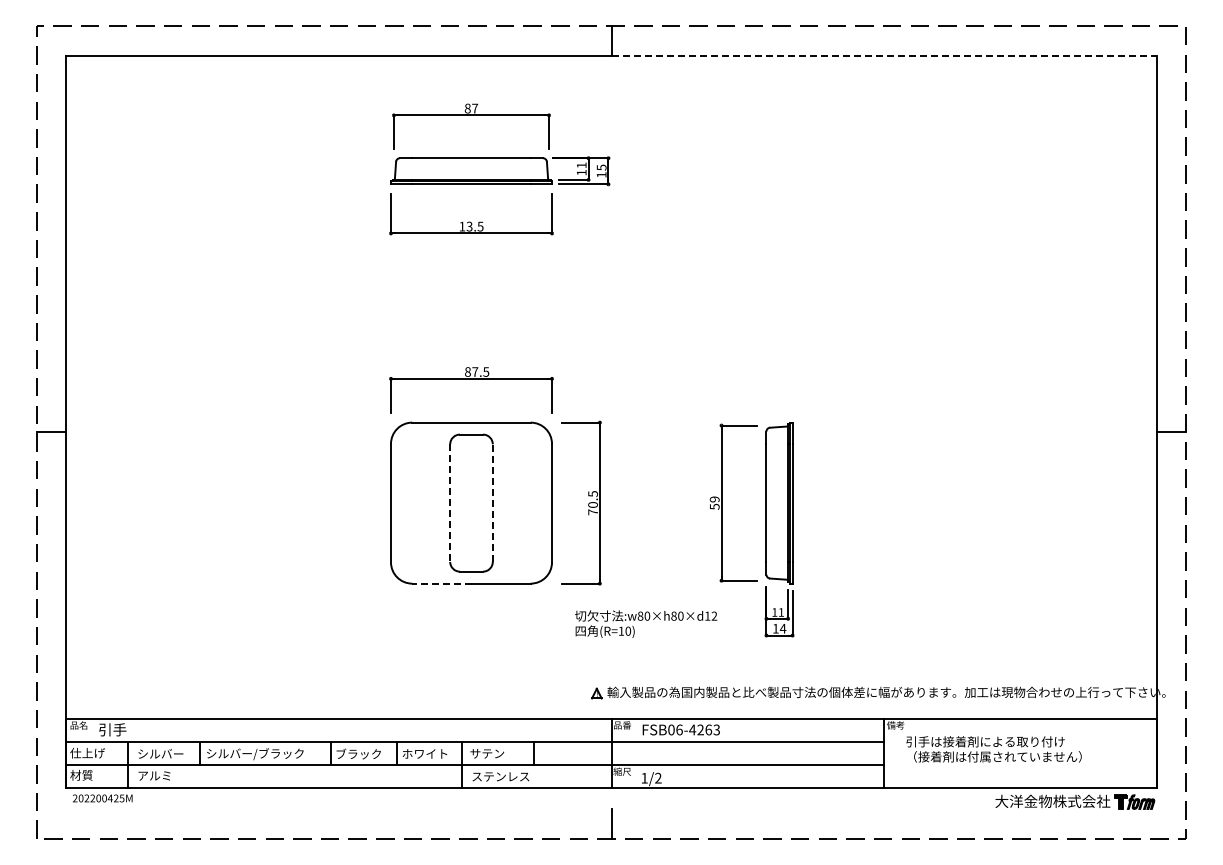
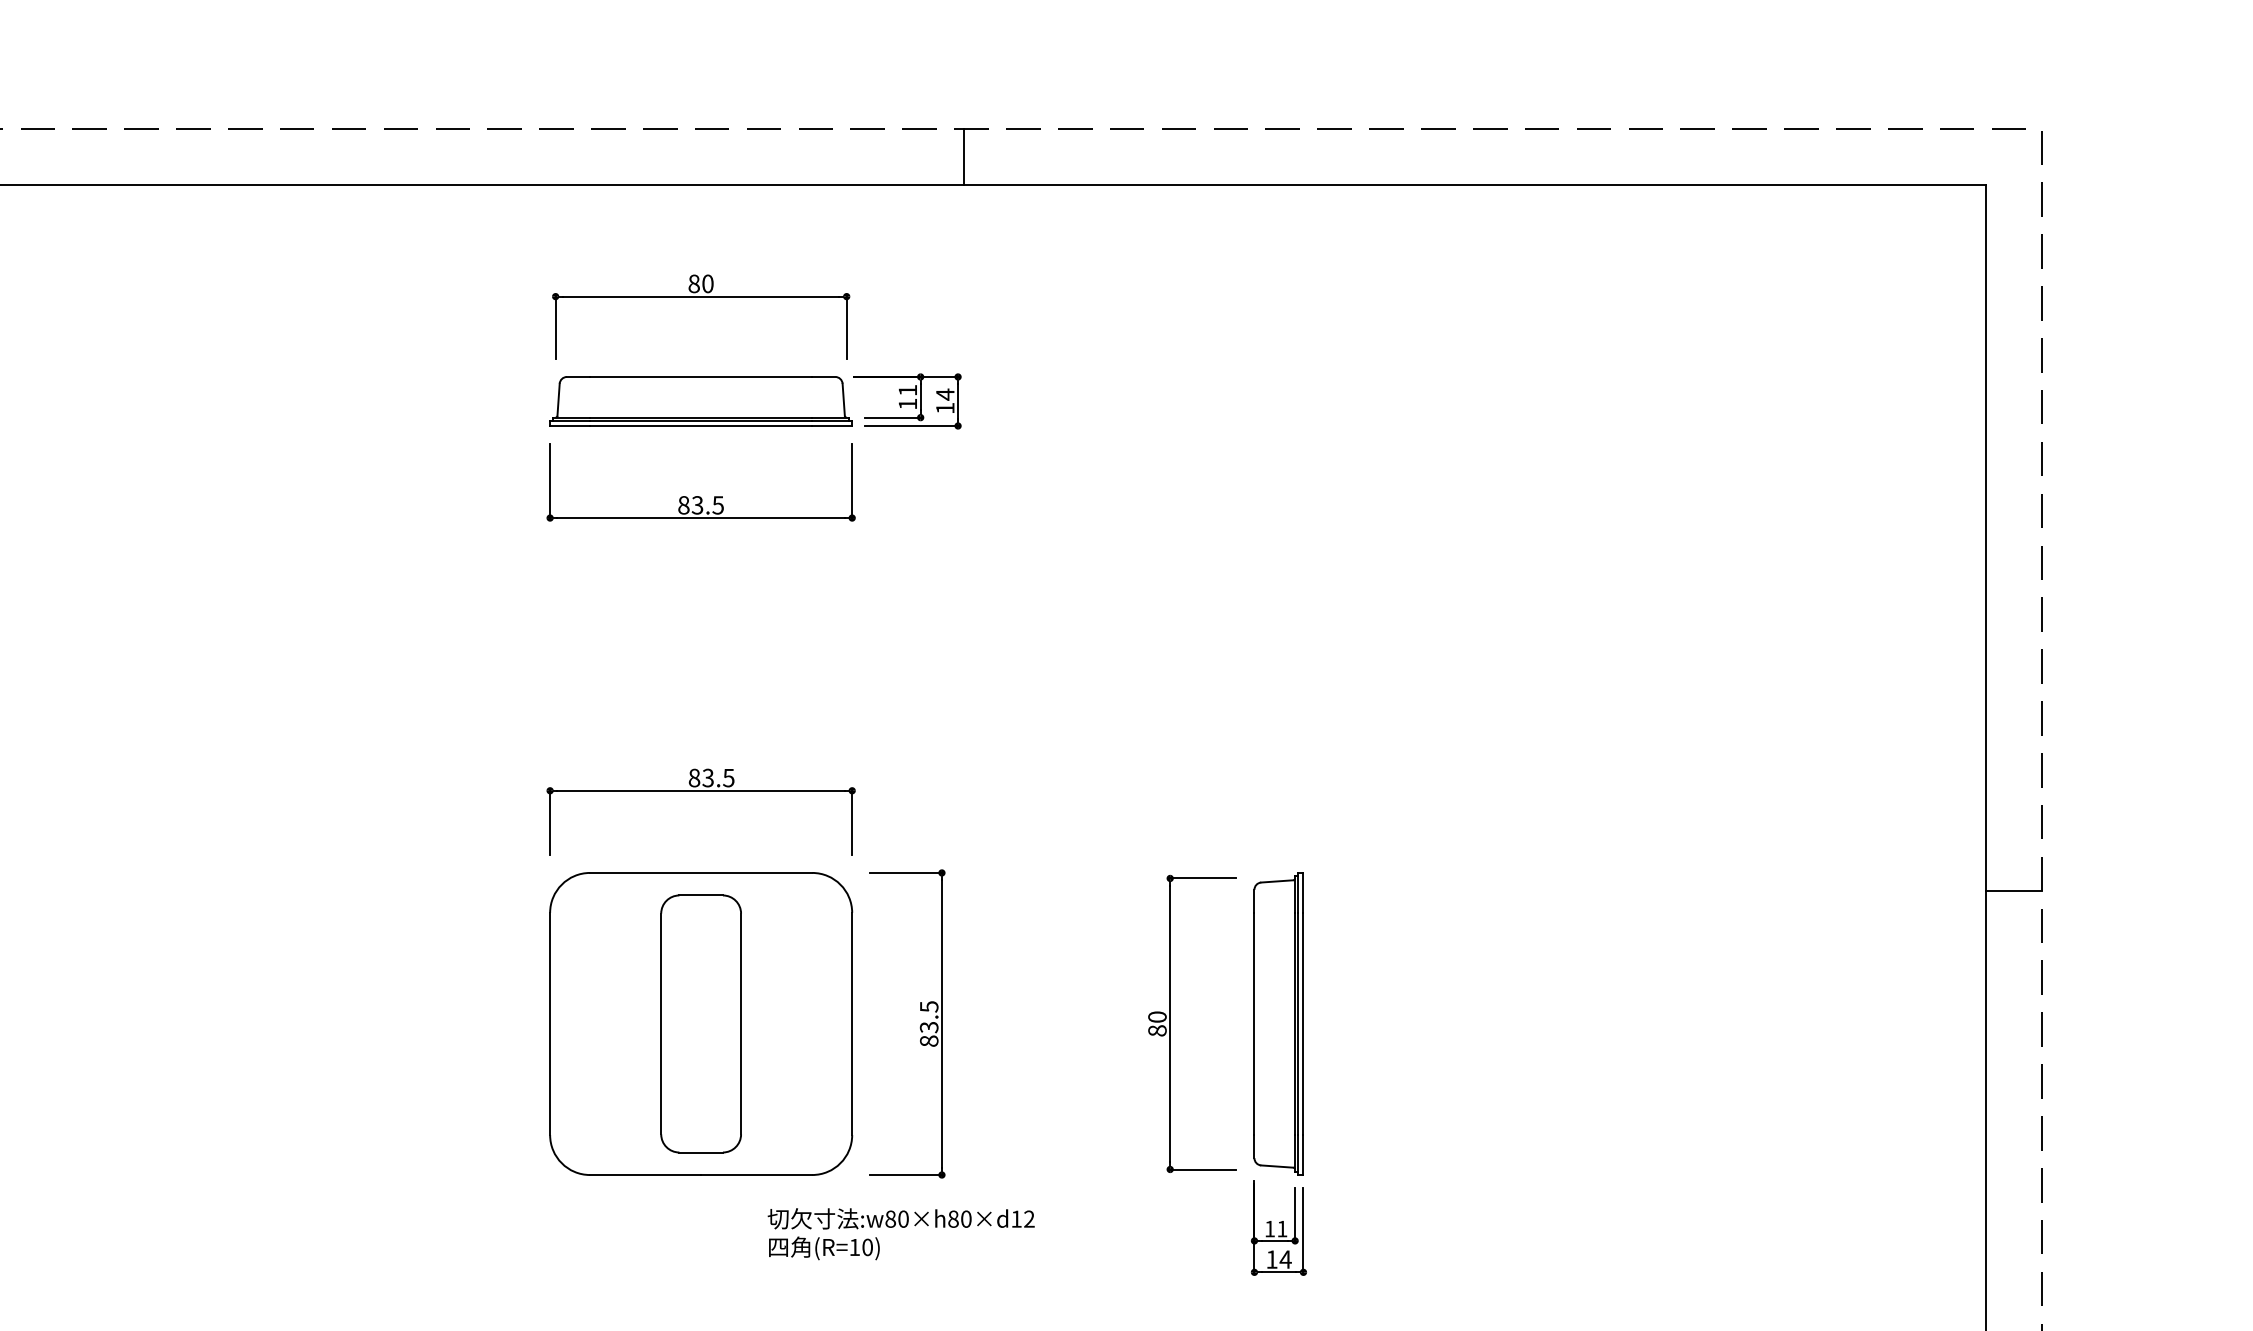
line: (884, 55) -> (1475, 184), dashed -> solid
text: (475, 108) -> (708, 283), 87 -> 80
text: (601, 167) -> (945, 394), 15 -> 14
text: (462, 226) -> (684, 505), 13.5 -> 83.5
text: (475, 371) -> (708, 777), 87.5 -> 83.5
text: (714, 502) -> (1156, 1022), 59 -> 80
line: (450, 503) -> (661, 1024), dashed -> solid
line: (492, 503) -> (740, 1024), dashed -> solid
text: (592, 508) -> (928, 1034), 70.5 -> 83.5
line: (441, 583) -> (644, 1174), dashed -> solid
text: (646, 623) -> (901, 1232), moved

